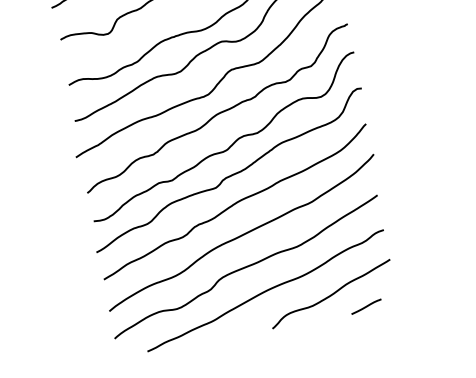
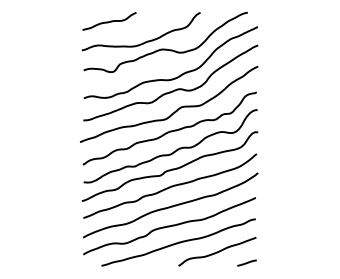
line: (365, 305) -> (246, 262), moved

